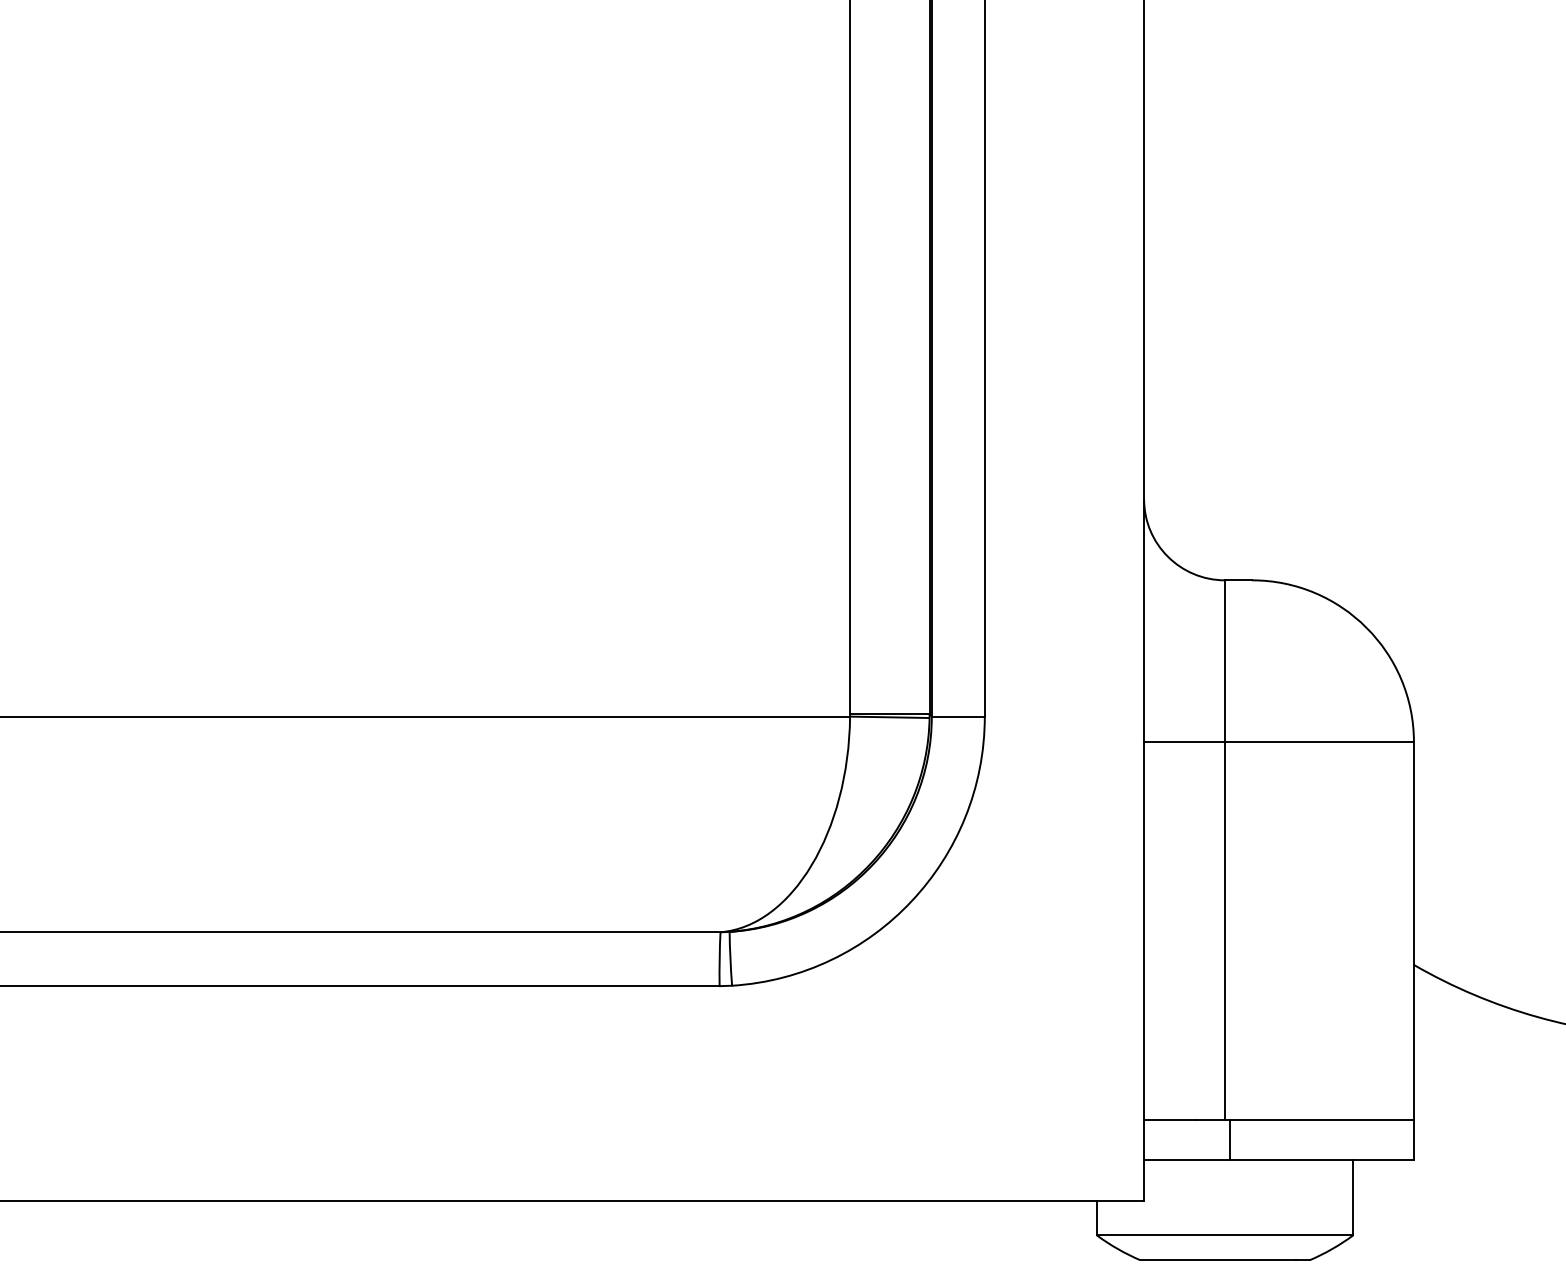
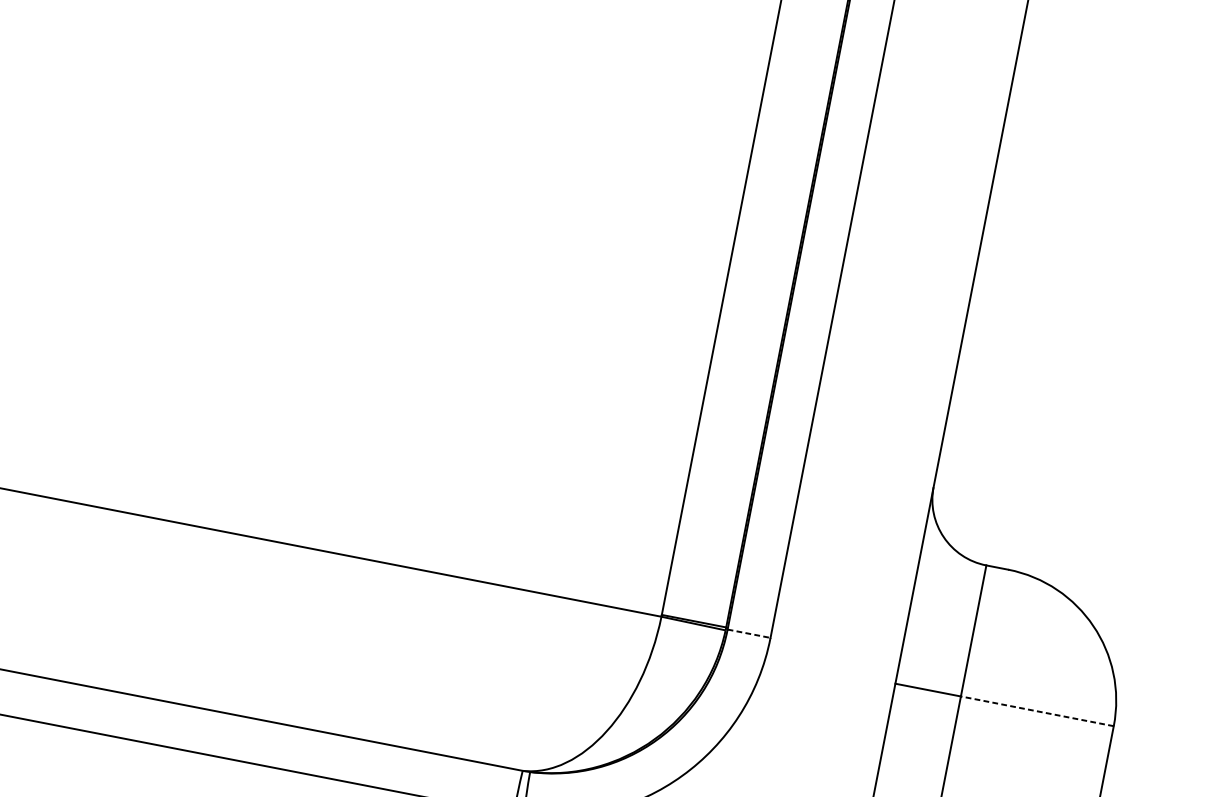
line: (958, 716) -> (749, 633), solid -> dashed
line: (1319, 742) -> (1037, 711), solid -> dashed

